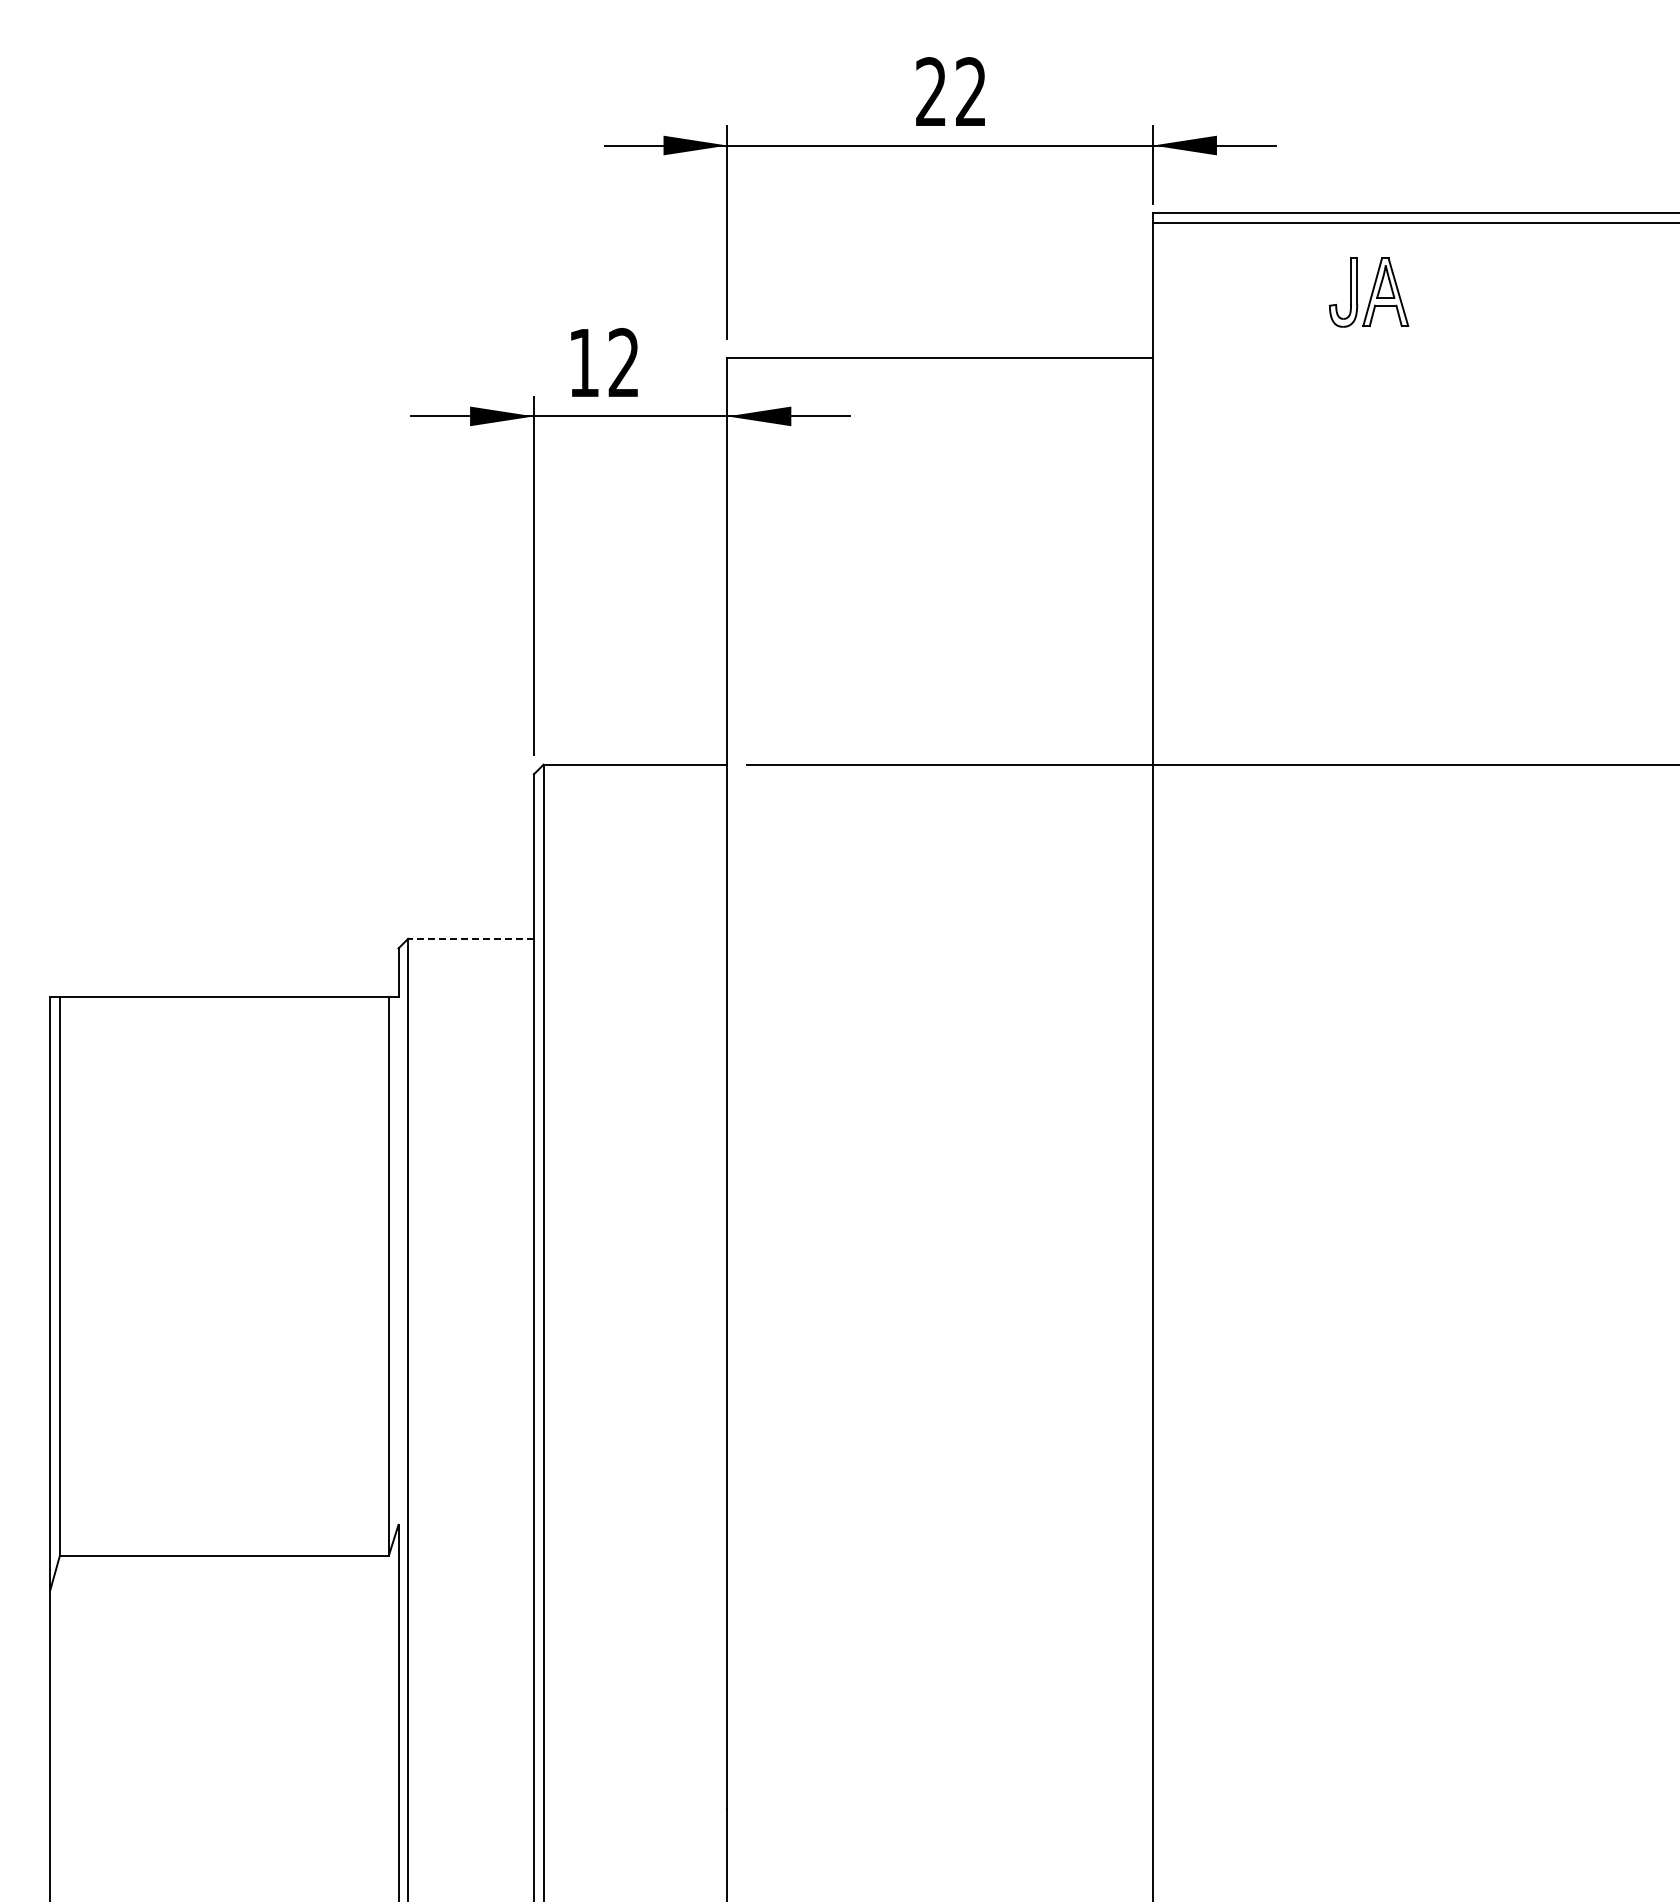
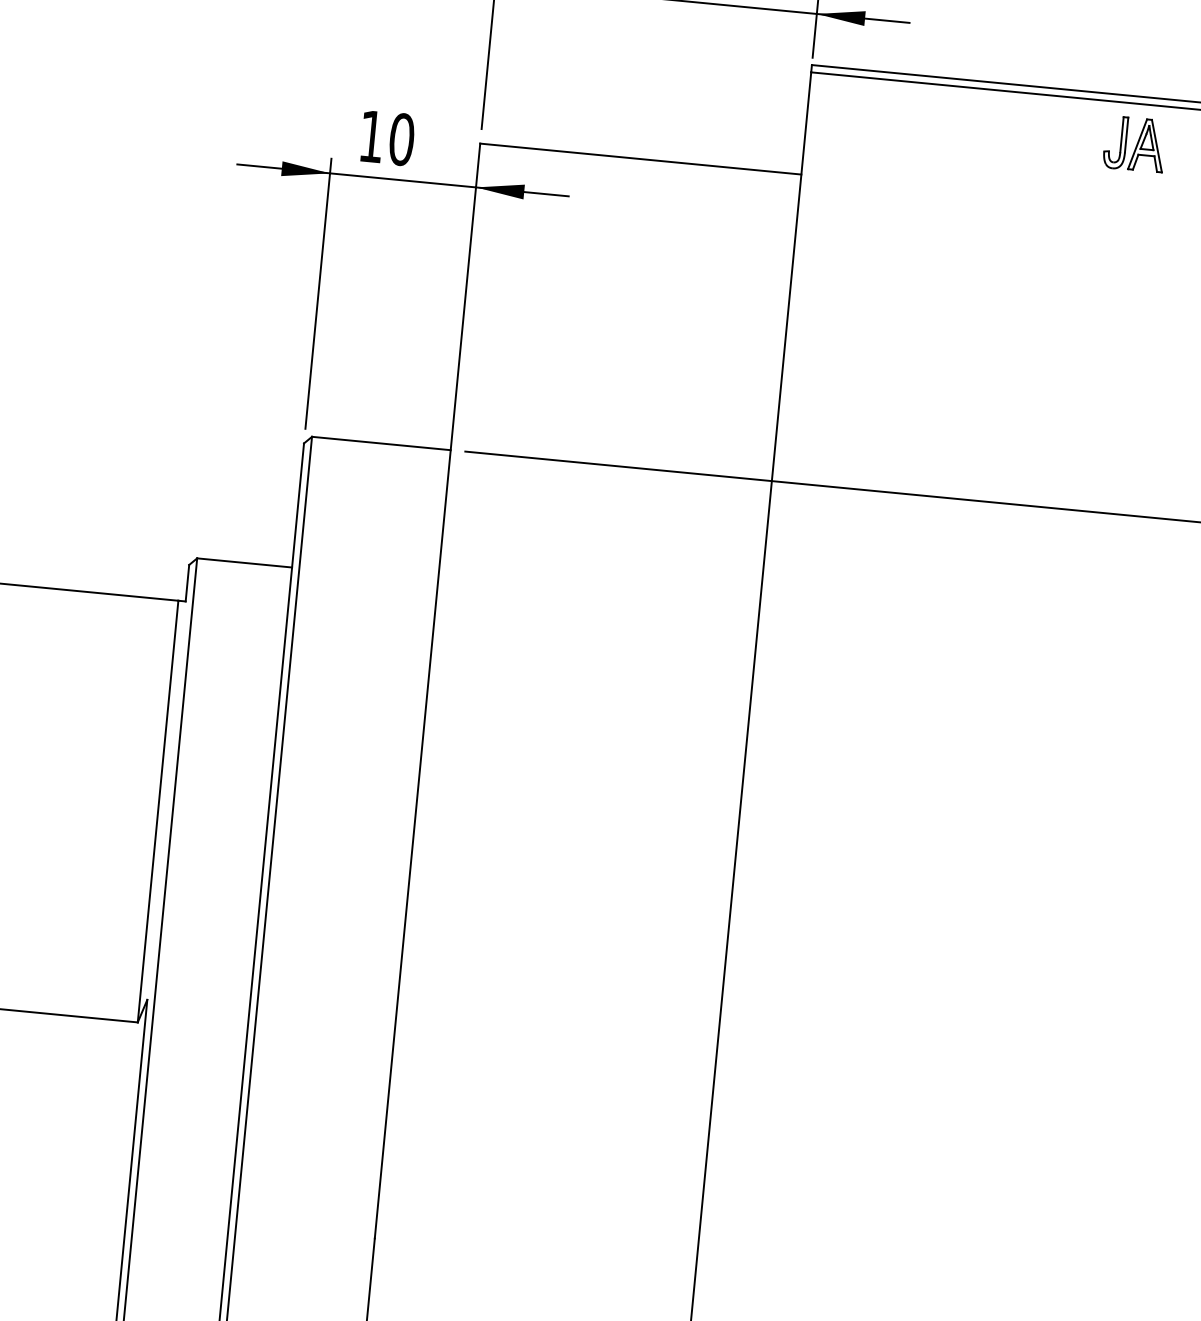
part: (1369, 292) -> (1135, 144), moved
text: (623, 363) -> (401, 139), 12 -> 10
line: (471, 938) -> (244, 562), dashed -> solid

